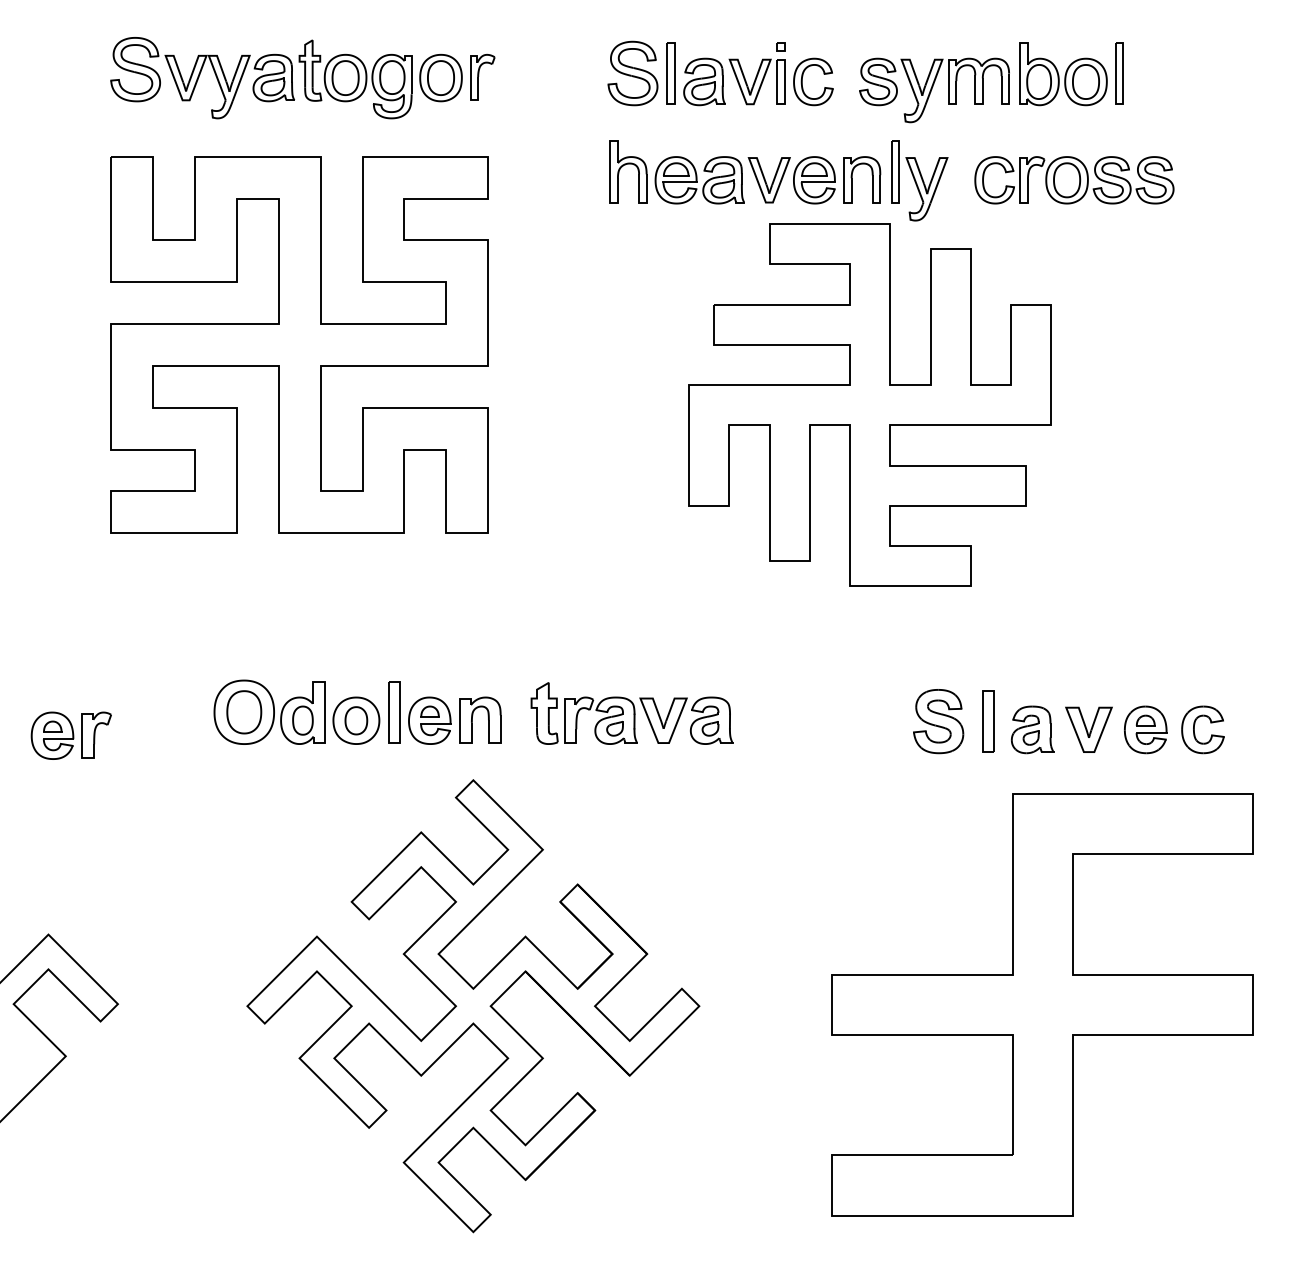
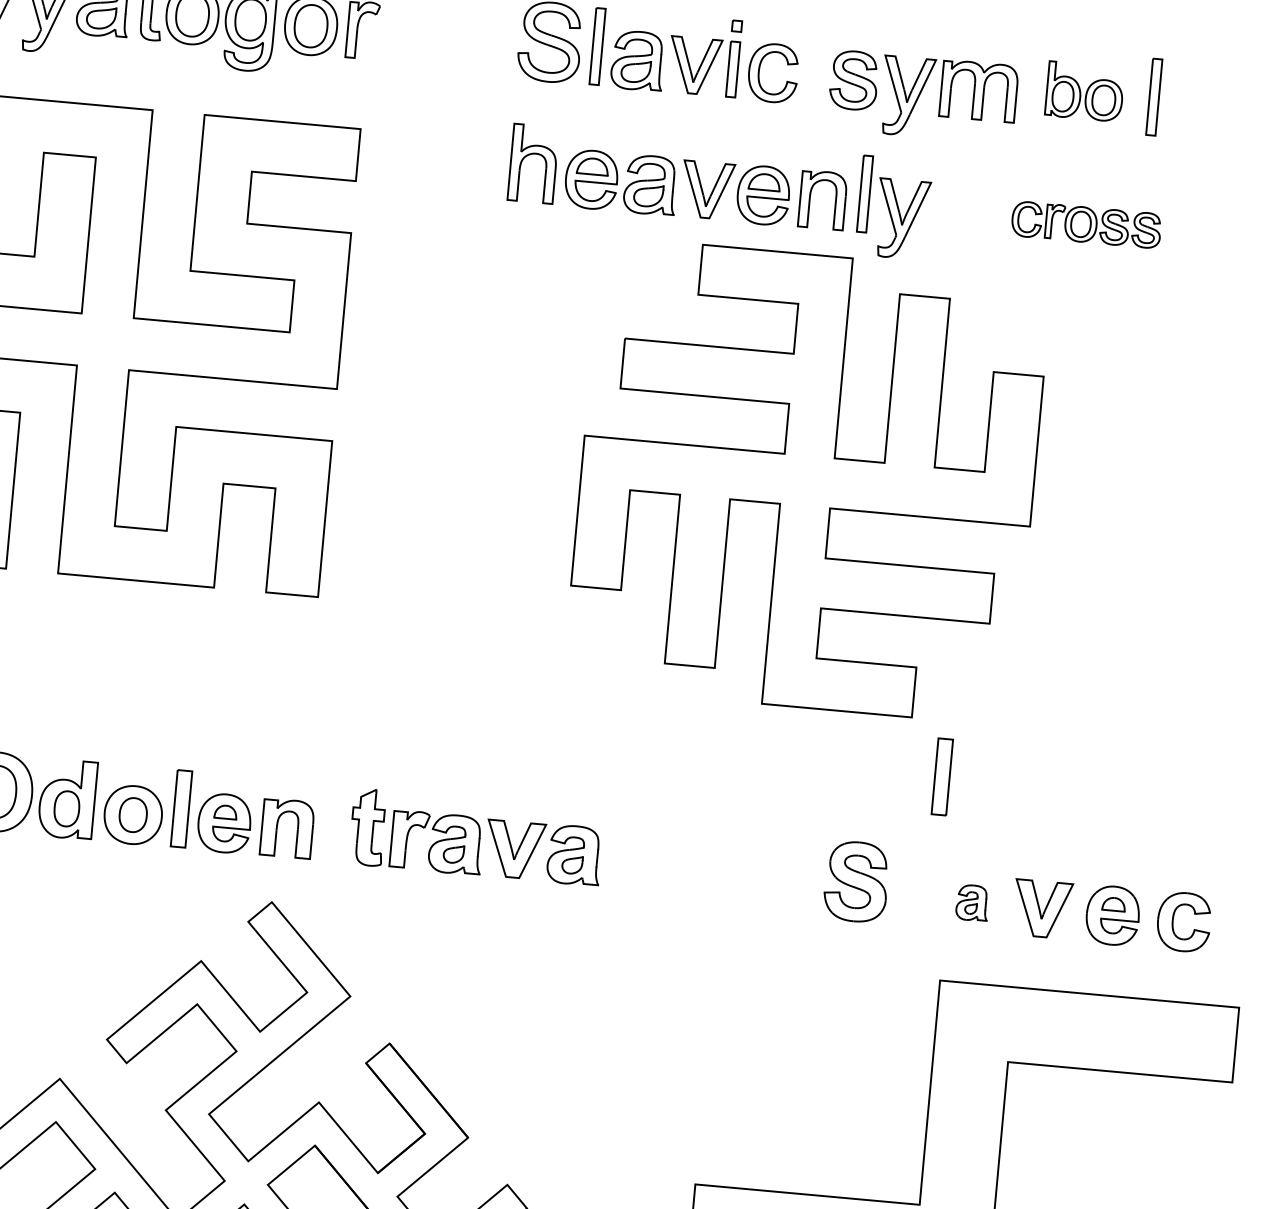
part: (1063, 74) -> (1084, 92), size x0.7
part: (1074, 180) -> (1086, 225), size x0.6
part: (988, 721) -> (942, 776), moved
part: (1032, 729) -> (972, 902), size x0.6

